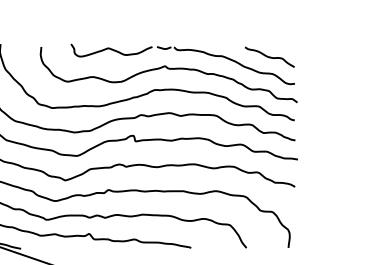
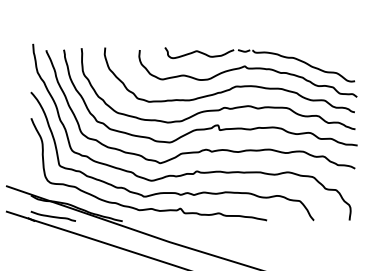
curve: (269, 56) -> (333, 58), removed

